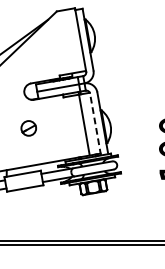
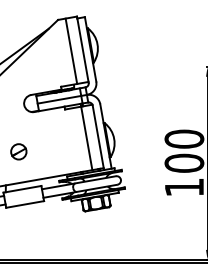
line: (69, 40) -> (71, 50), added
line: (95, 124) -> (98, 137), dashed -> solid
part: (28, 128) -> (18, 151), moved

